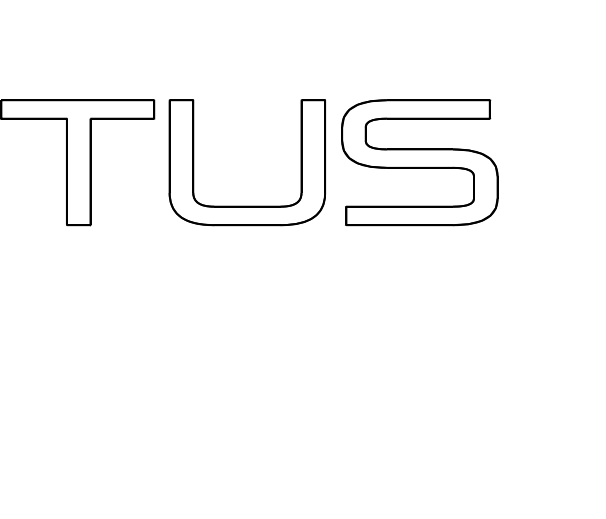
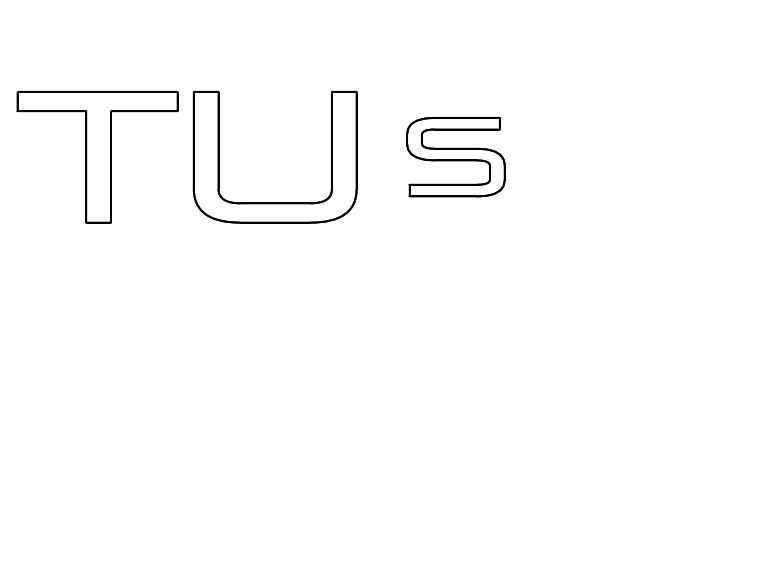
part: (419, 161) -> (455, 156), size x0.6

